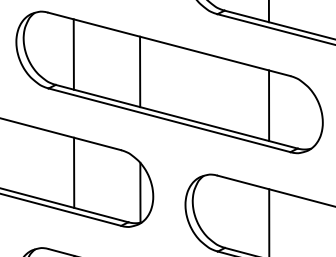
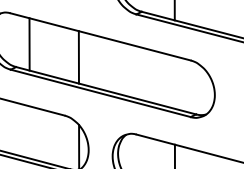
line: (269, 105) -> (175, 82), removed
line: (74, 172) -> (30, 132), removed

